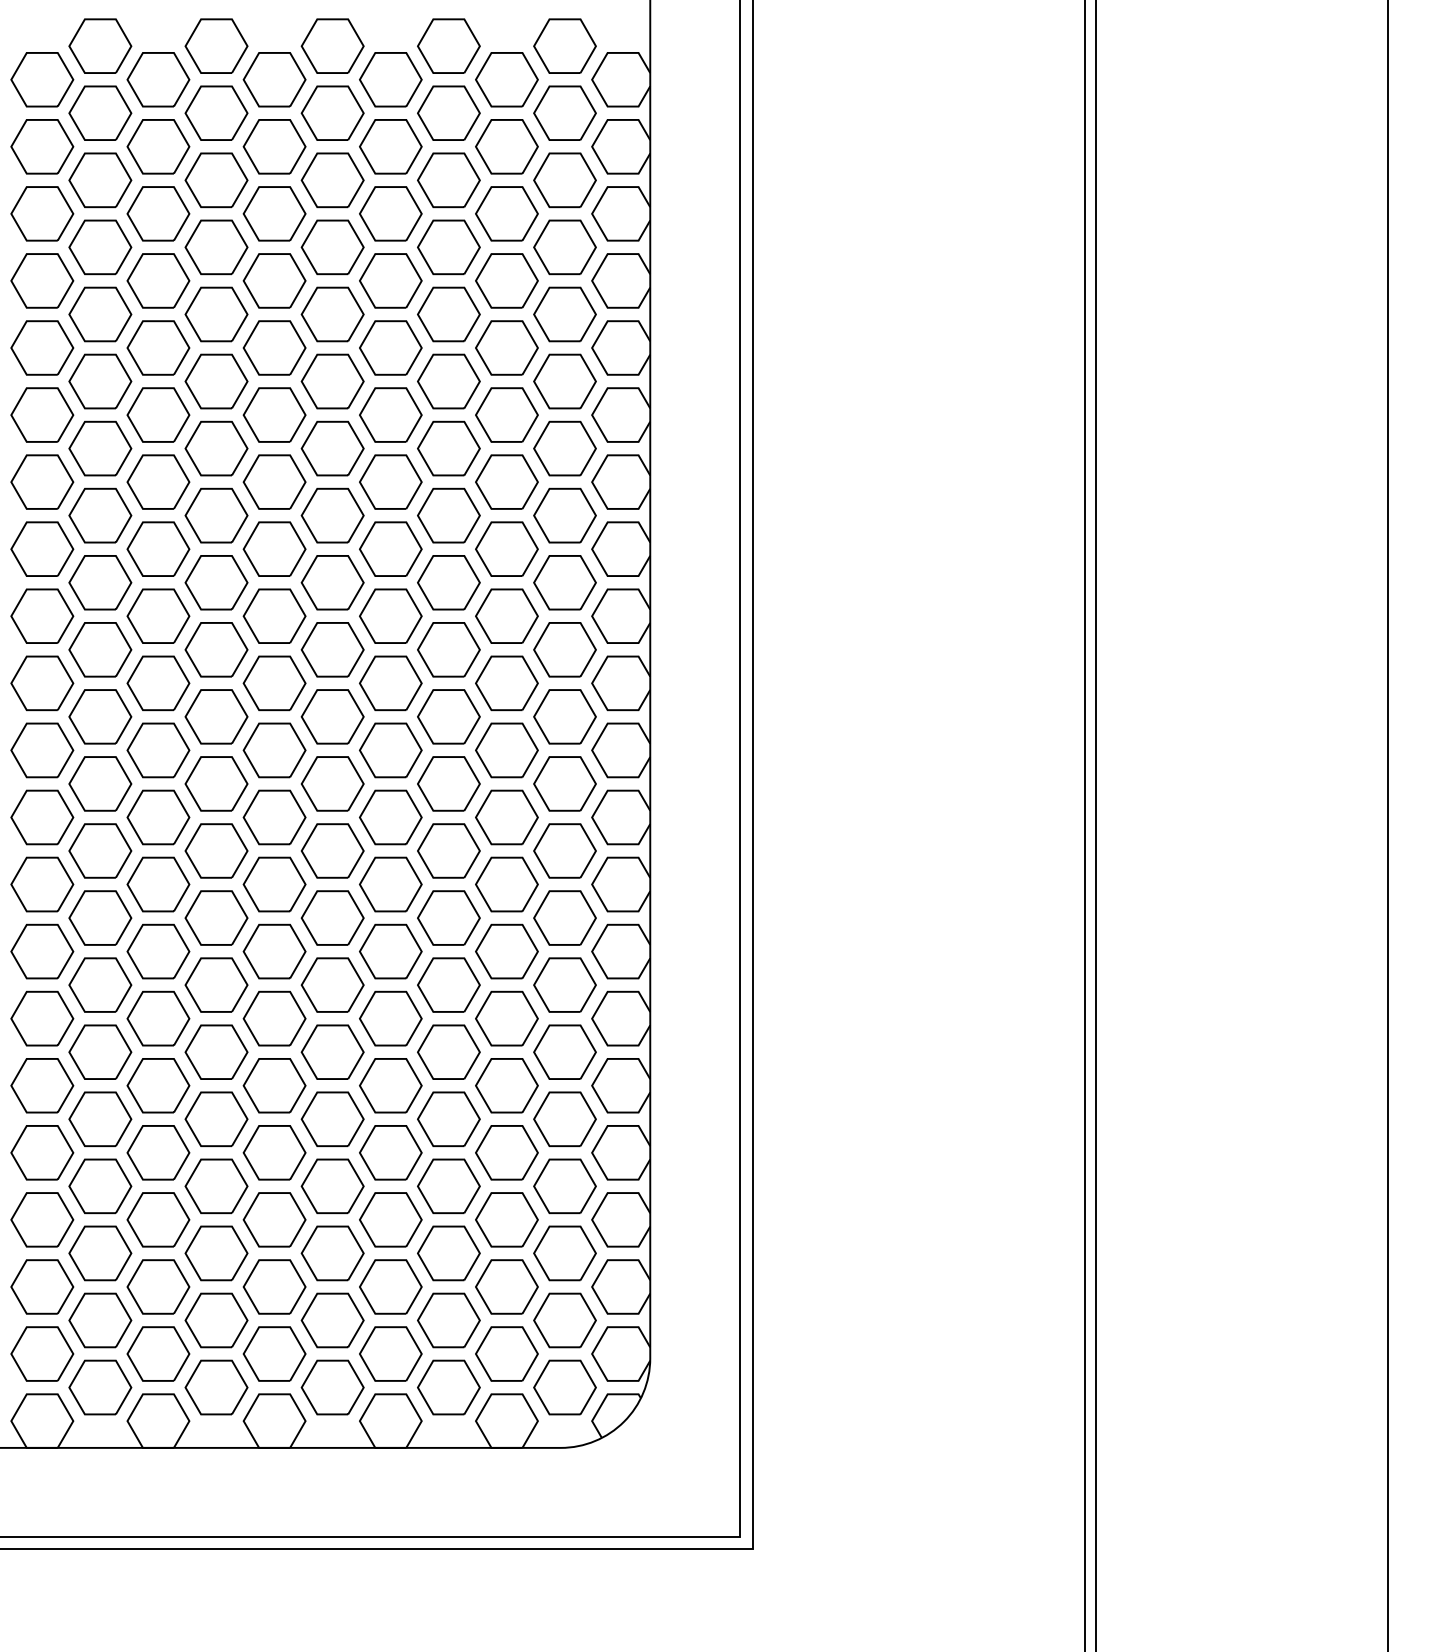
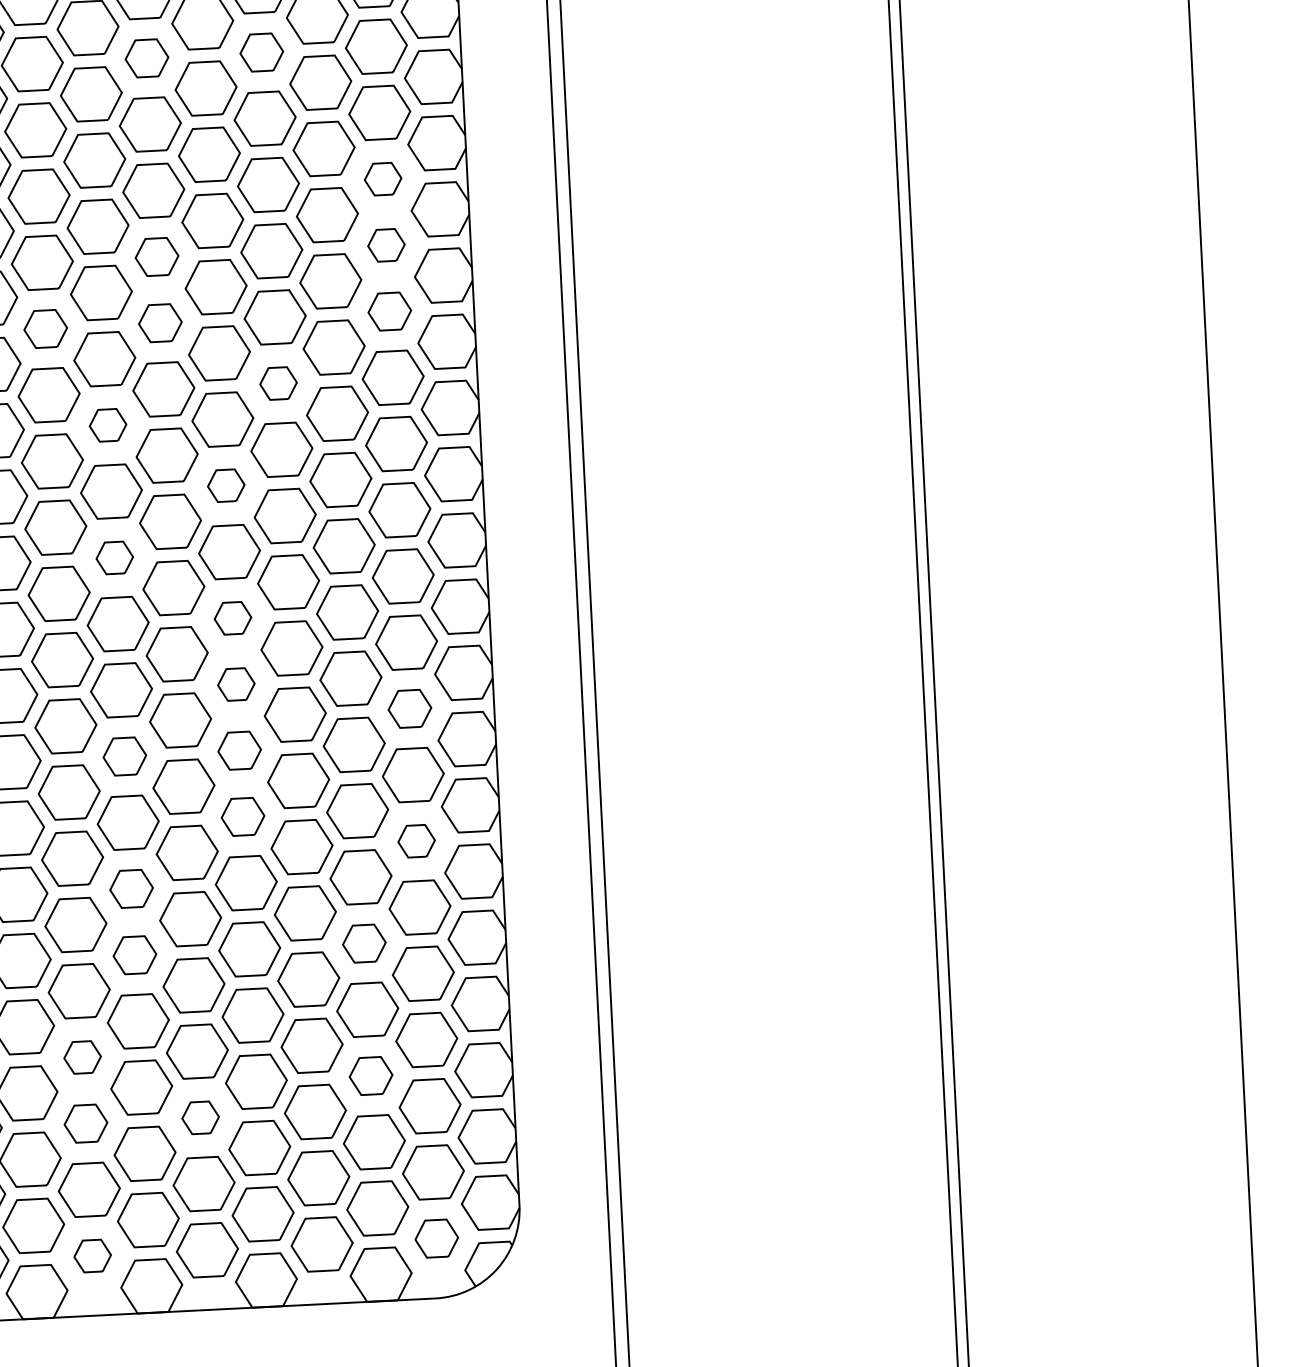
part: (332, 180) -> (146, 58), size x0.7
part: (448, 180) -> (261, 52), size x0.7
part: (564, 314) -> (382, 179), size x0.6
part: (332, 381) -> (156, 256), size x0.7
part: (564, 381) -> (385, 245), size x0.6
part: (216, 448) -> (45, 328), size x0.7
part: (332, 448) -> (160, 323), size x0.7
part: (564, 448) -> (389, 311), size x0.7
part: (448, 515) -> (278, 383), size x0.6
part: (274, 548) -> (107, 424), size x0.6
part: (390, 615) -> (225, 485), size x0.6
part: (274, 683) -> (114, 558), size x0.6
part: (390, 750) -> (232, 618), size x0.6
part: (390, 817) -> (235, 684), size x0.6
part: (564, 850) -> (409, 708), size x0.7
part: (274, 884) -> (124, 756), size x0.7
part: (390, 884) -> (239, 750), size x0.7
part: (390, 951) -> (242, 816), size x0.7
part: (564, 984) -> (416, 840), size x0.6
part: (274, 1018) -> (131, 888), size x0.7
part: (274, 1085) -> (134, 954), size x0.7
part: (506, 1085) -> (363, 943), size x0.7
part: (216, 1186) -> (82, 1057), size x0.6
part: (506, 1219) -> (370, 1075), size x0.7
part: (216, 1253) -> (85, 1123), size x0.7
part: (332, 1253) -> (200, 1117), size x0.6
part: (216, 1387) -> (92, 1256), size x0.6
part: (564, 1387) -> (436, 1238), size x0.7

